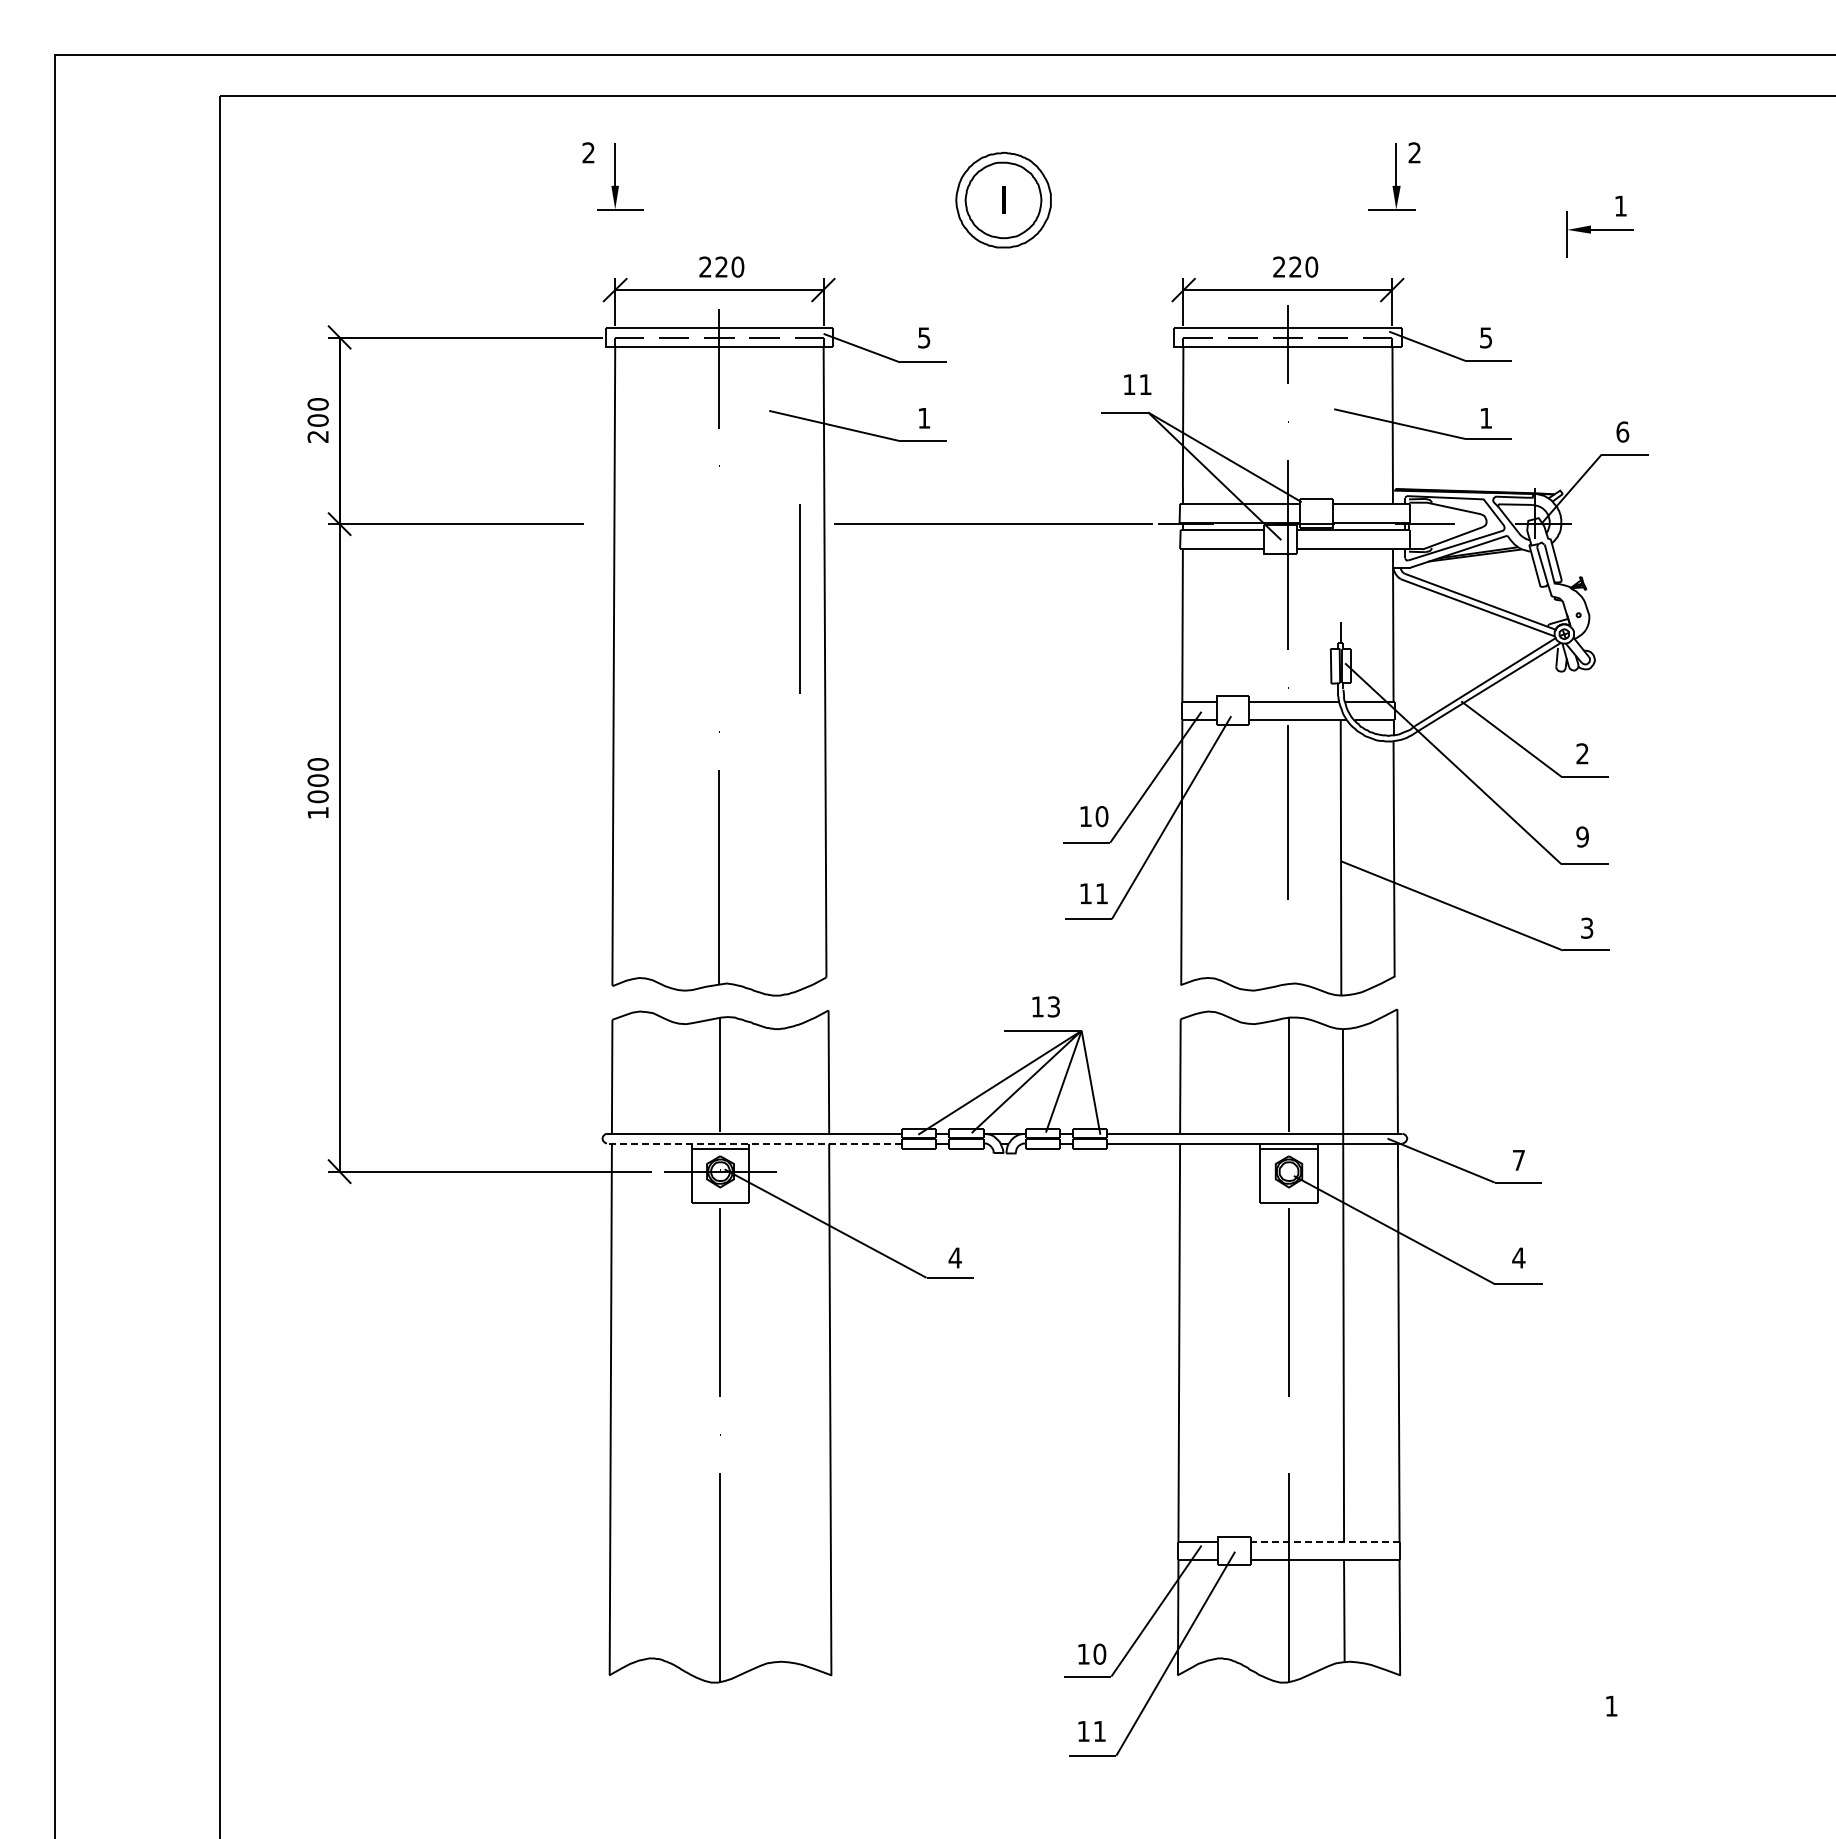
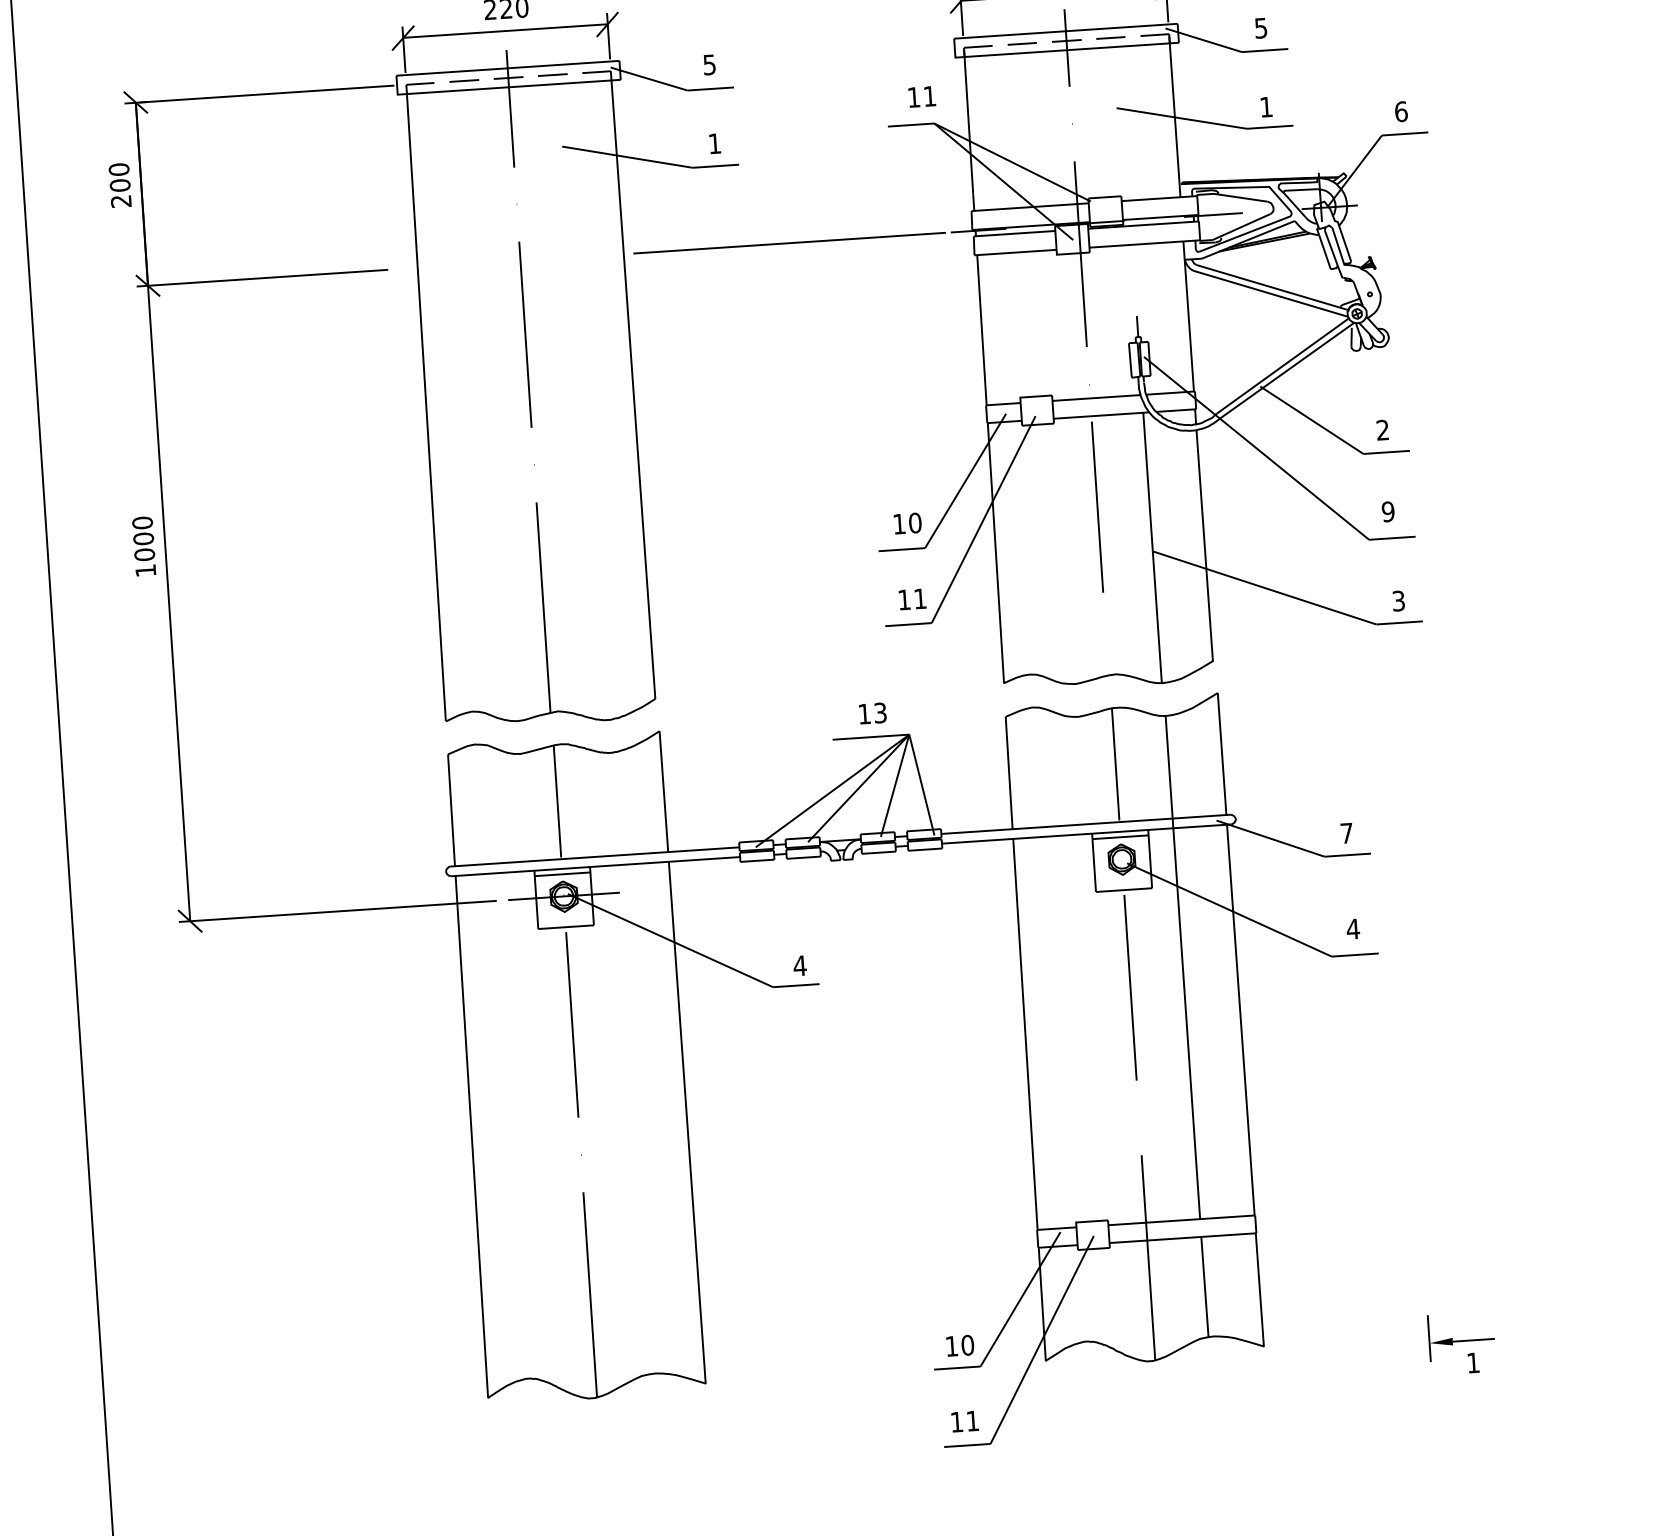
line: (799, 598) -> (524, 334), moved
line: (753, 1143) -> (594, 866), dashed -> solid
line: (1325, 1541) -> (1181, 1219), dashed -> solid
part: (1600, 1678) -> (1460, 1336), added

